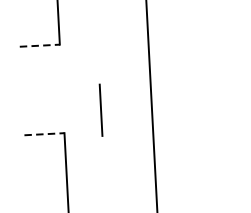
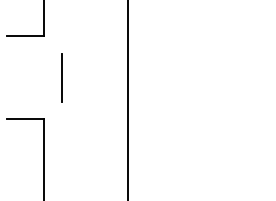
line: (39, 46) -> (25, 36), dashed -> solid
line: (100, 110) -> (61, 77), moved
line: (44, 134) -> (25, 119), dashed -> solid

